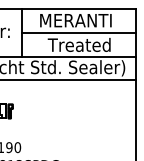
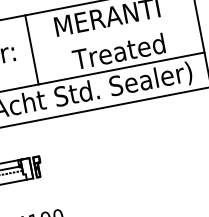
line: (78, 32) -> (114, 33), removed

